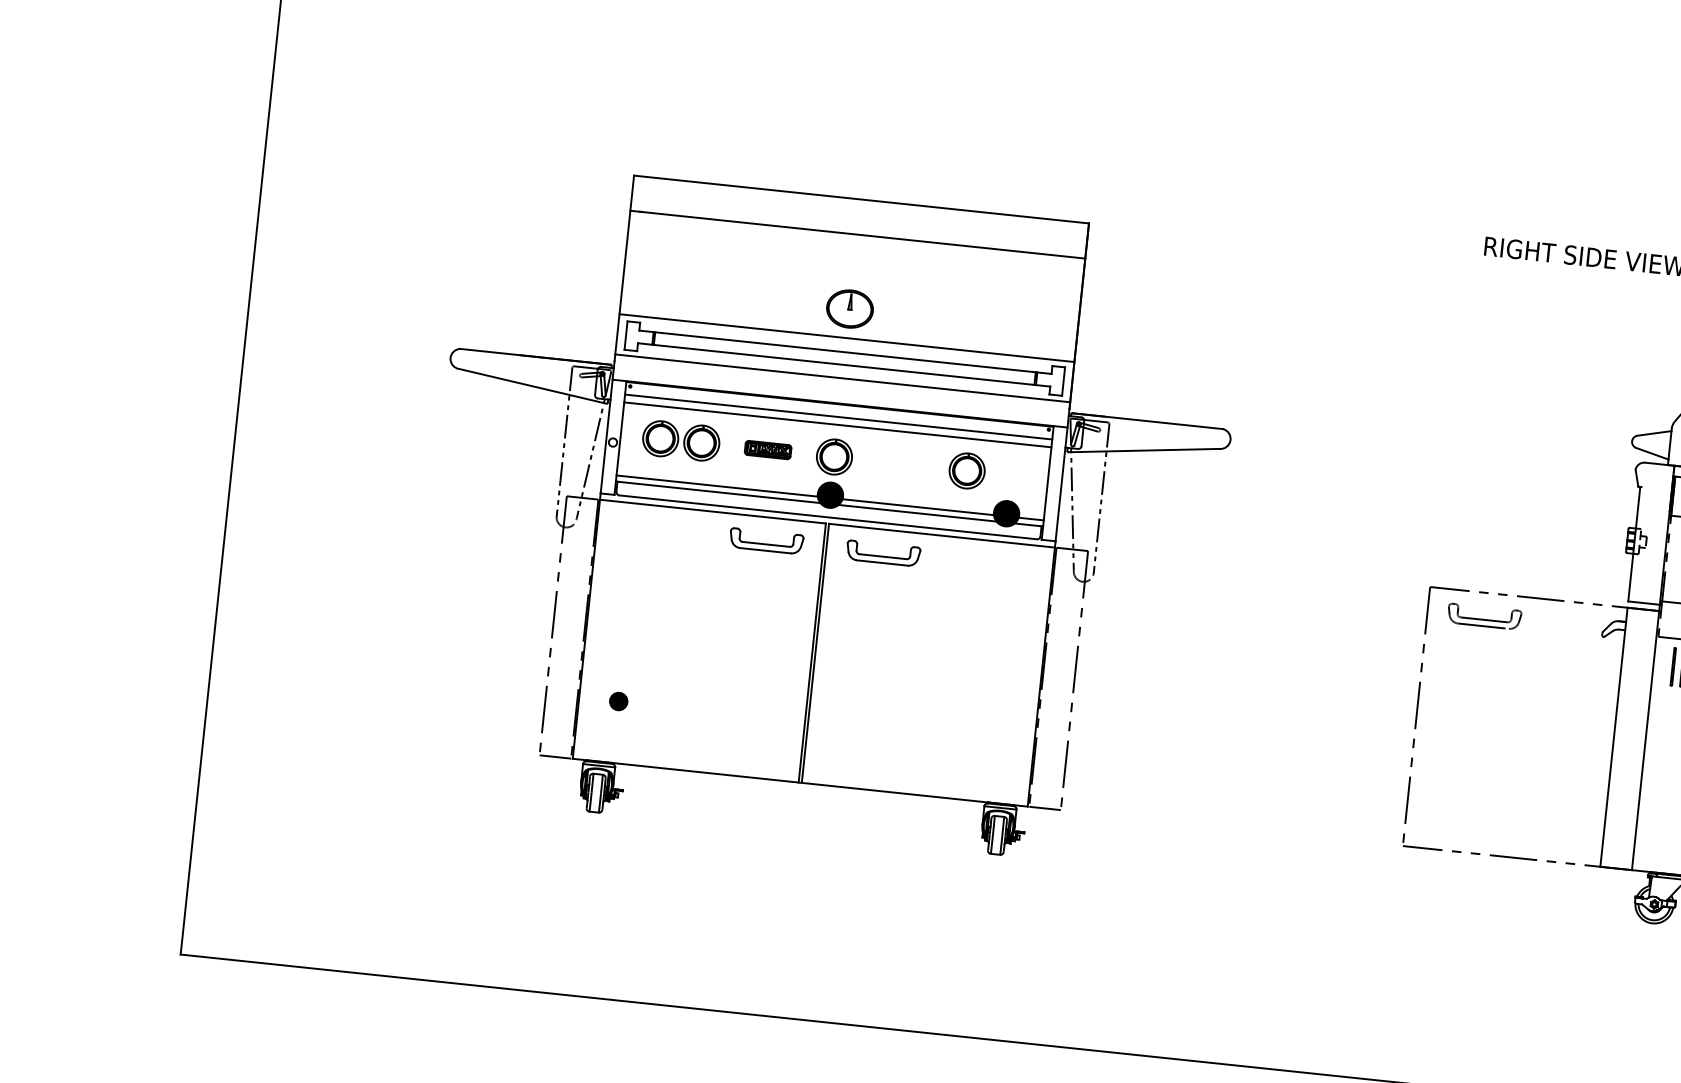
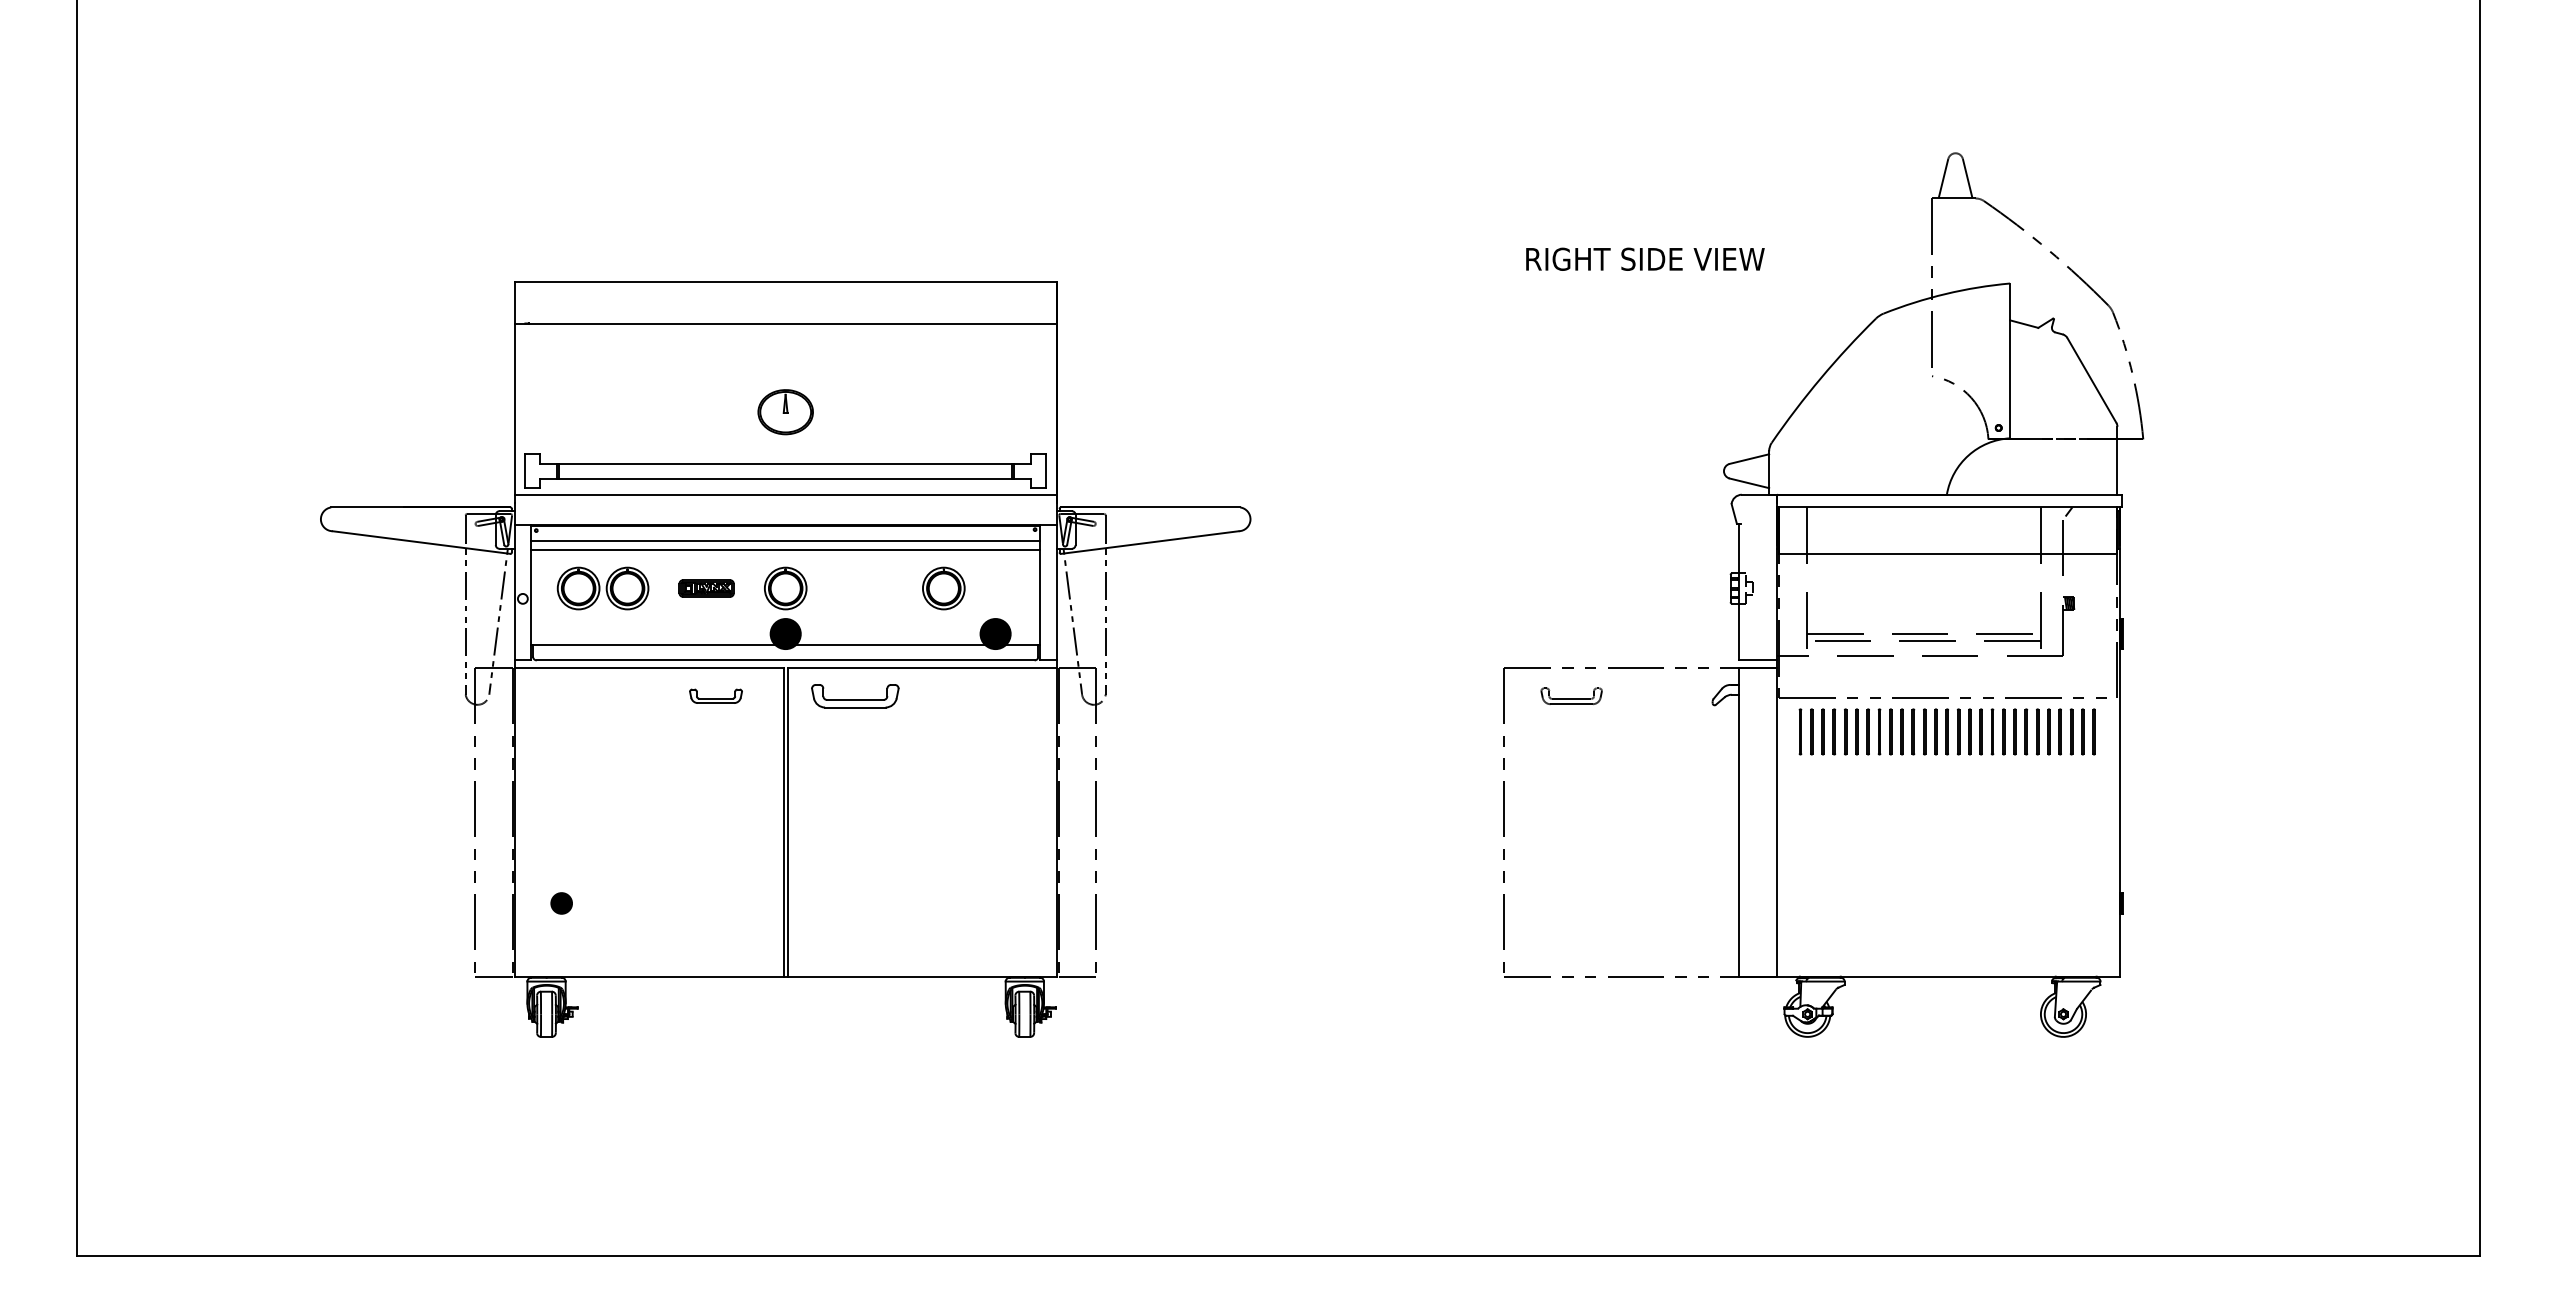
line: (846, 337) -> (785, 446), removed
line: (829, 498) -> (785, 637), removed
part: (766, 541) -> (715, 696), size x0.6
part: (1484, 616) -> (1571, 696), size x0.7

